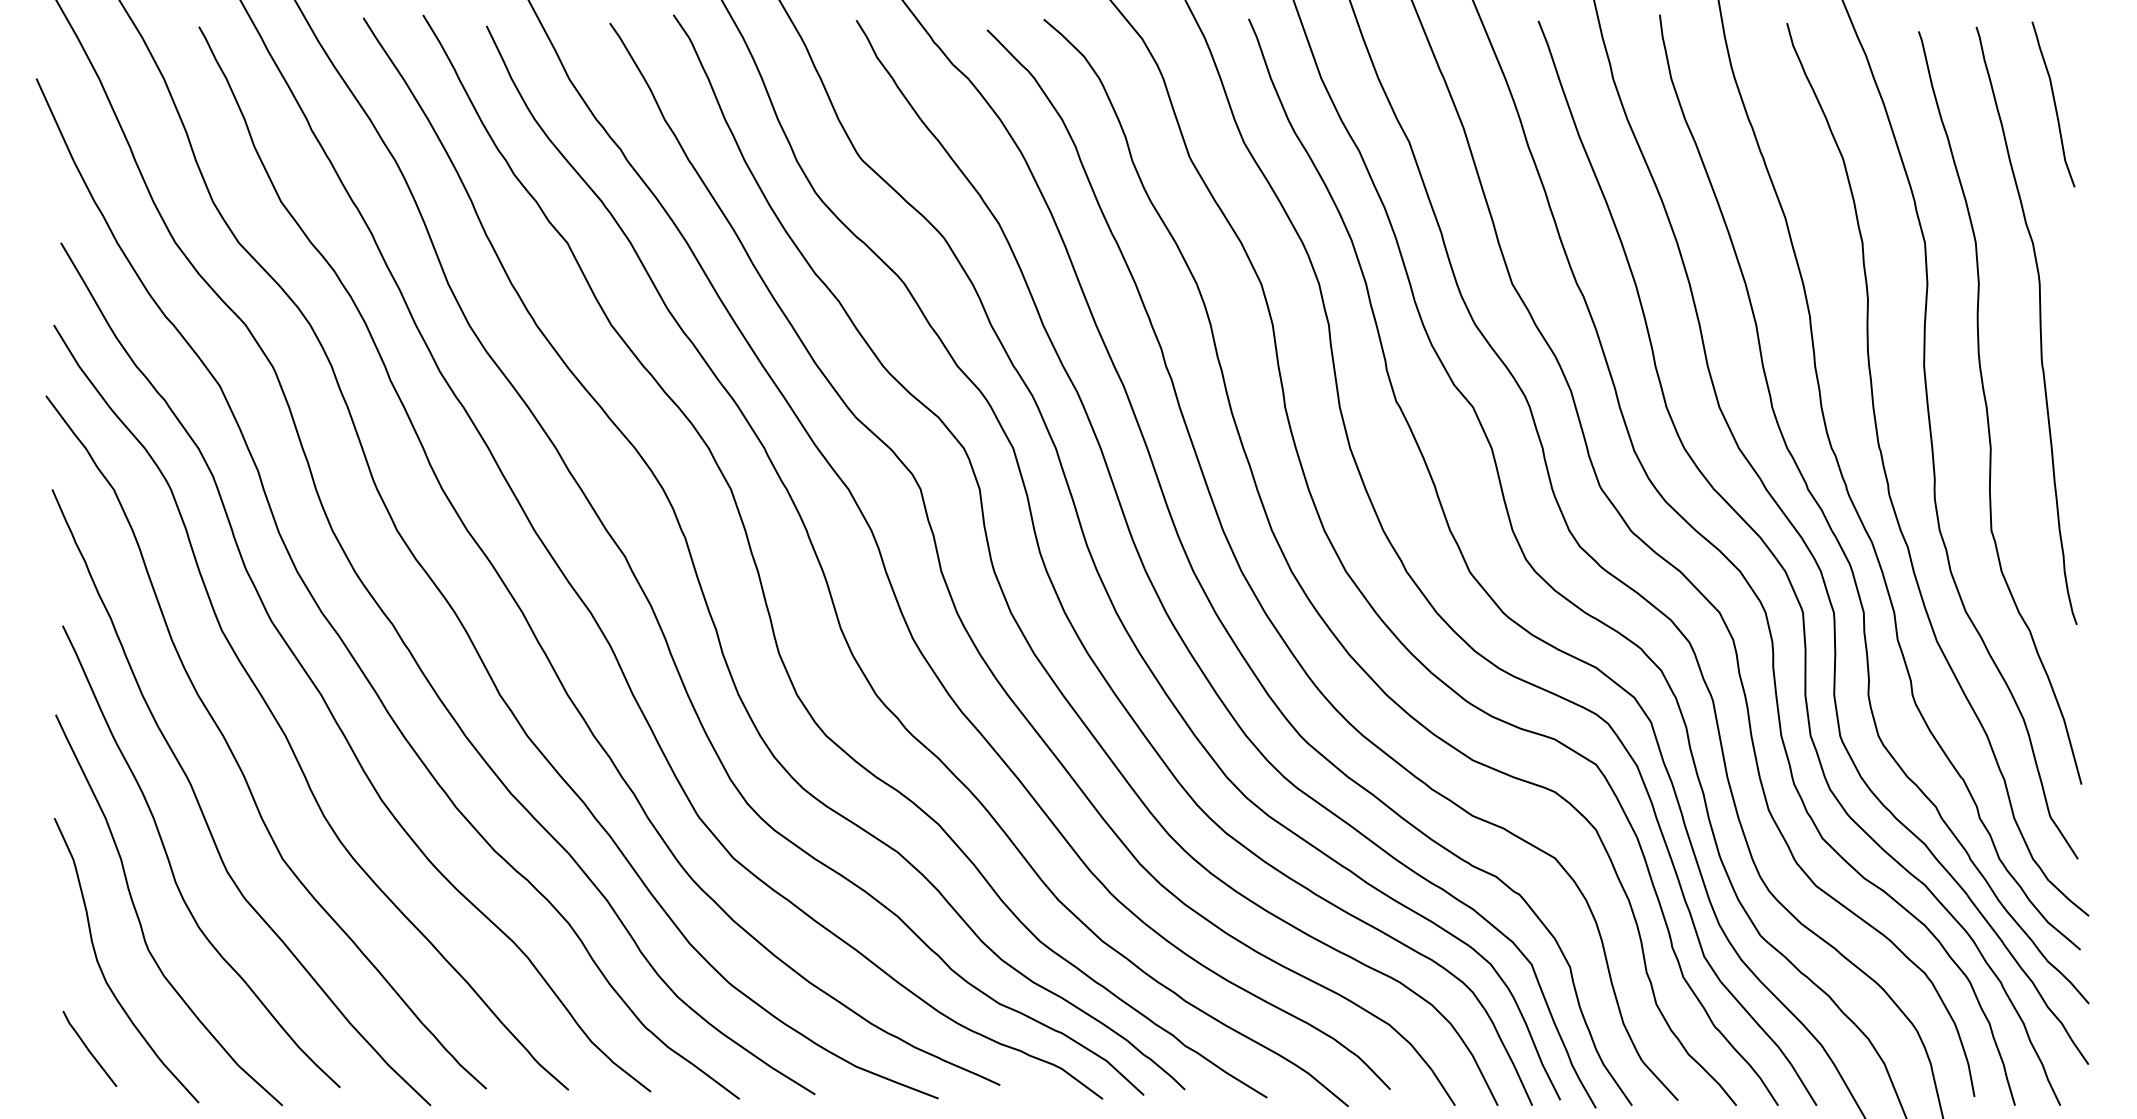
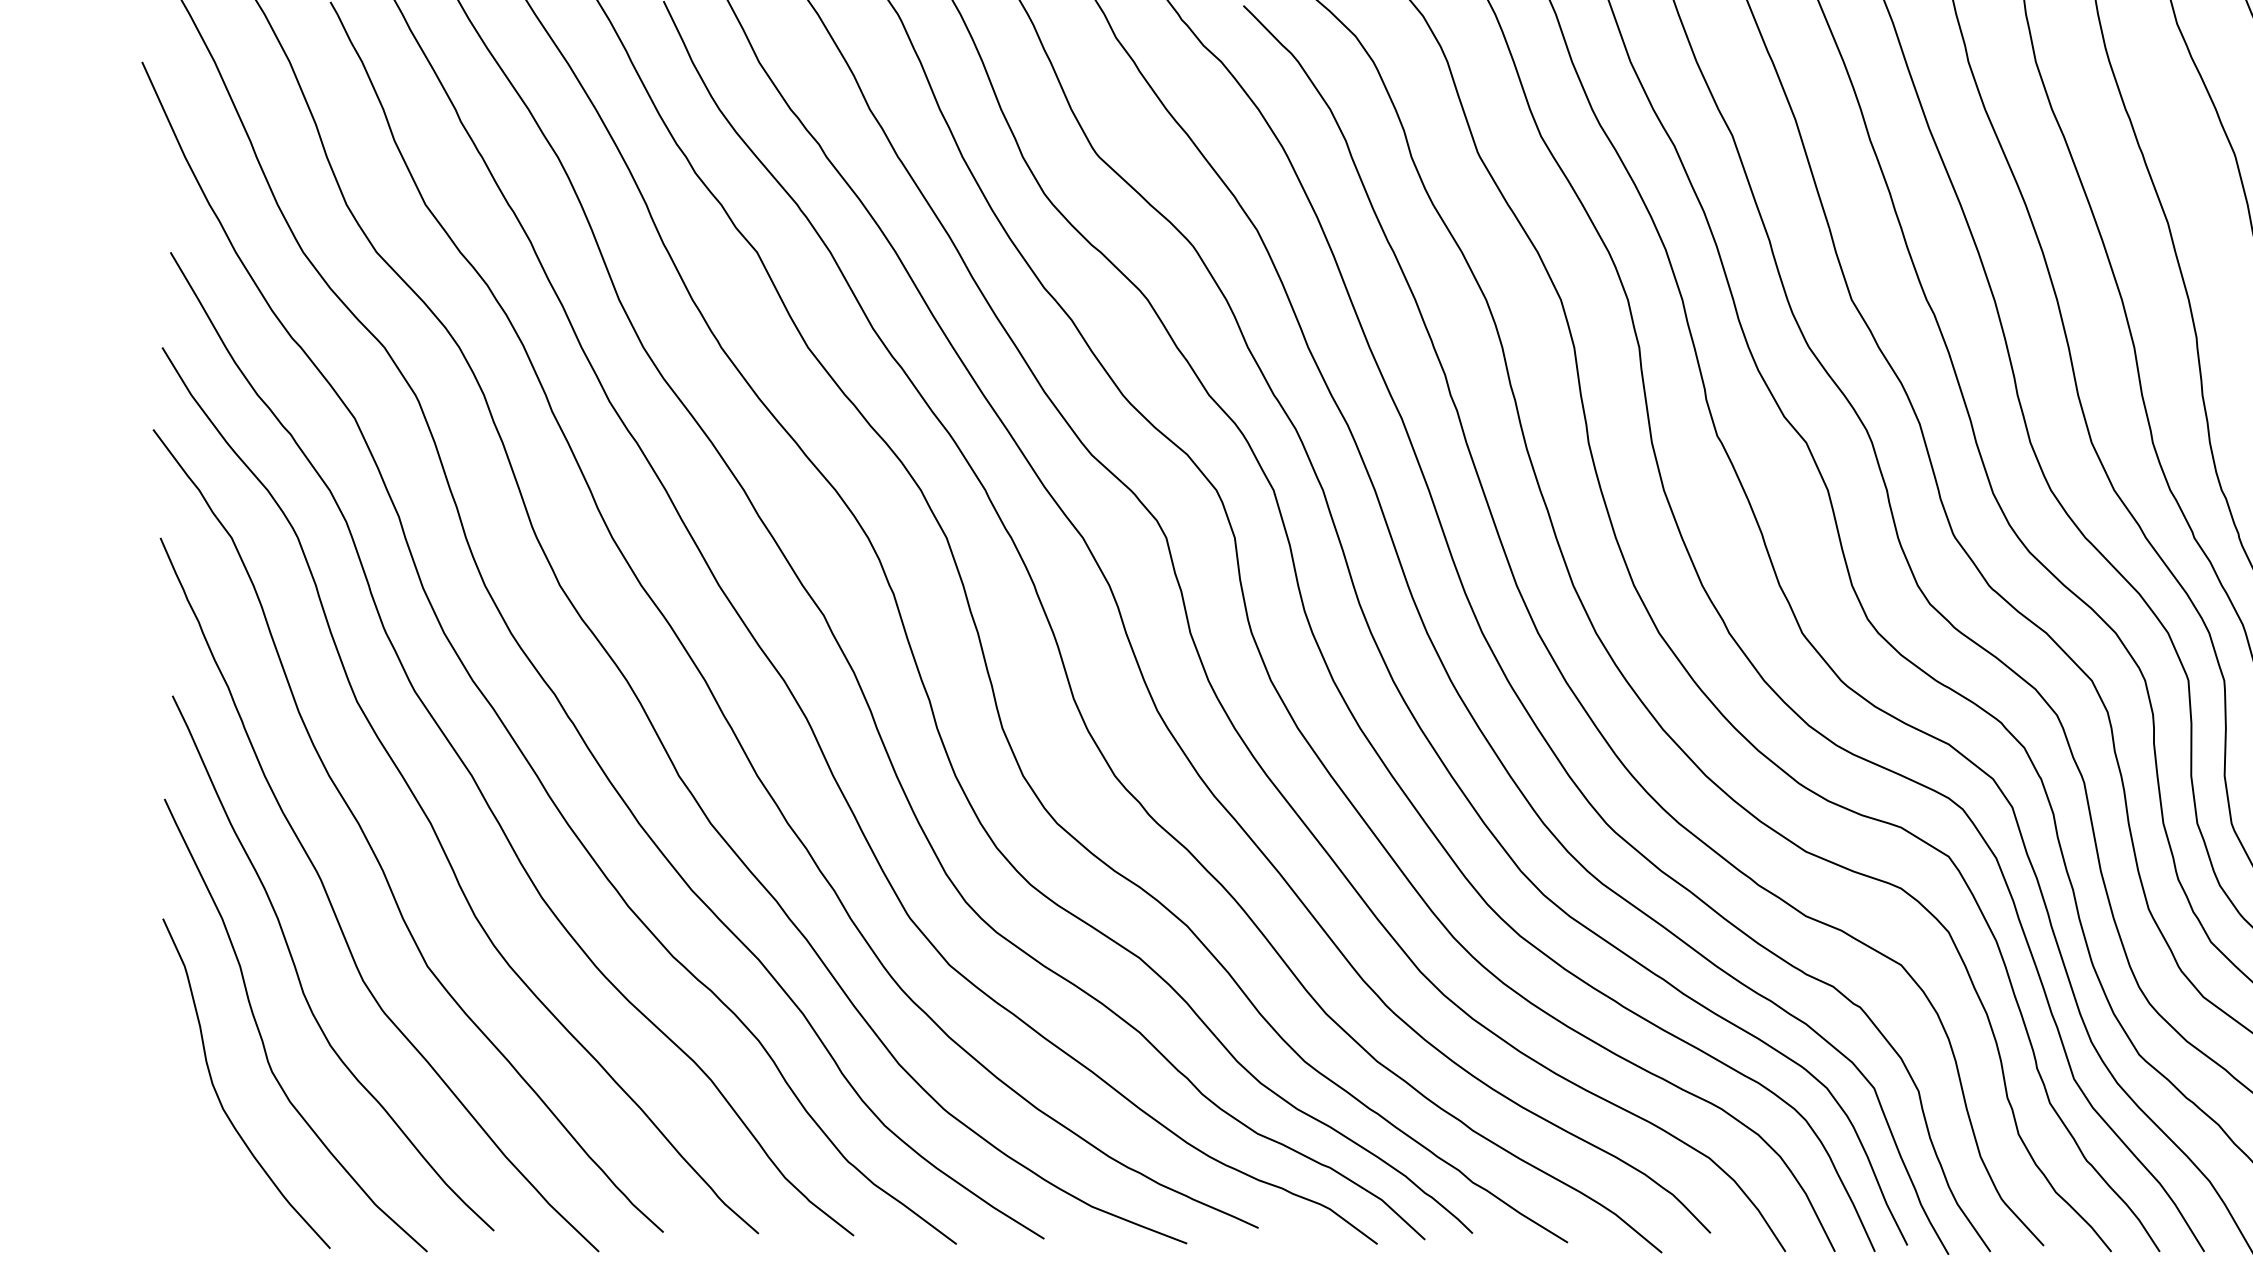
line: (88, 1048) -> (202, 1185), removed

